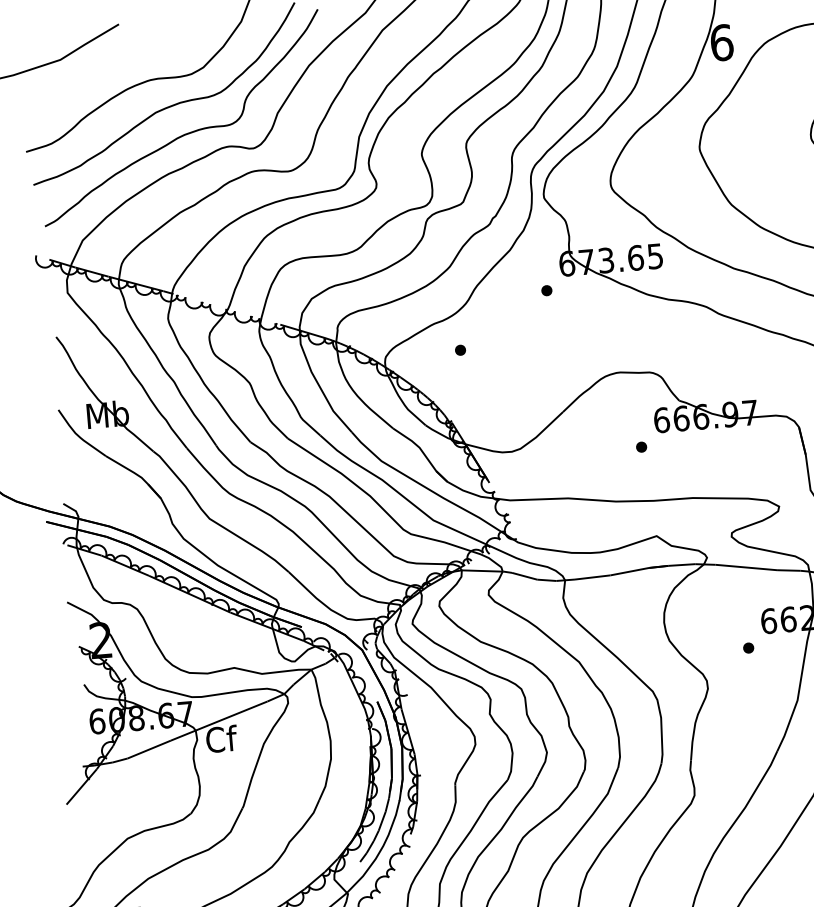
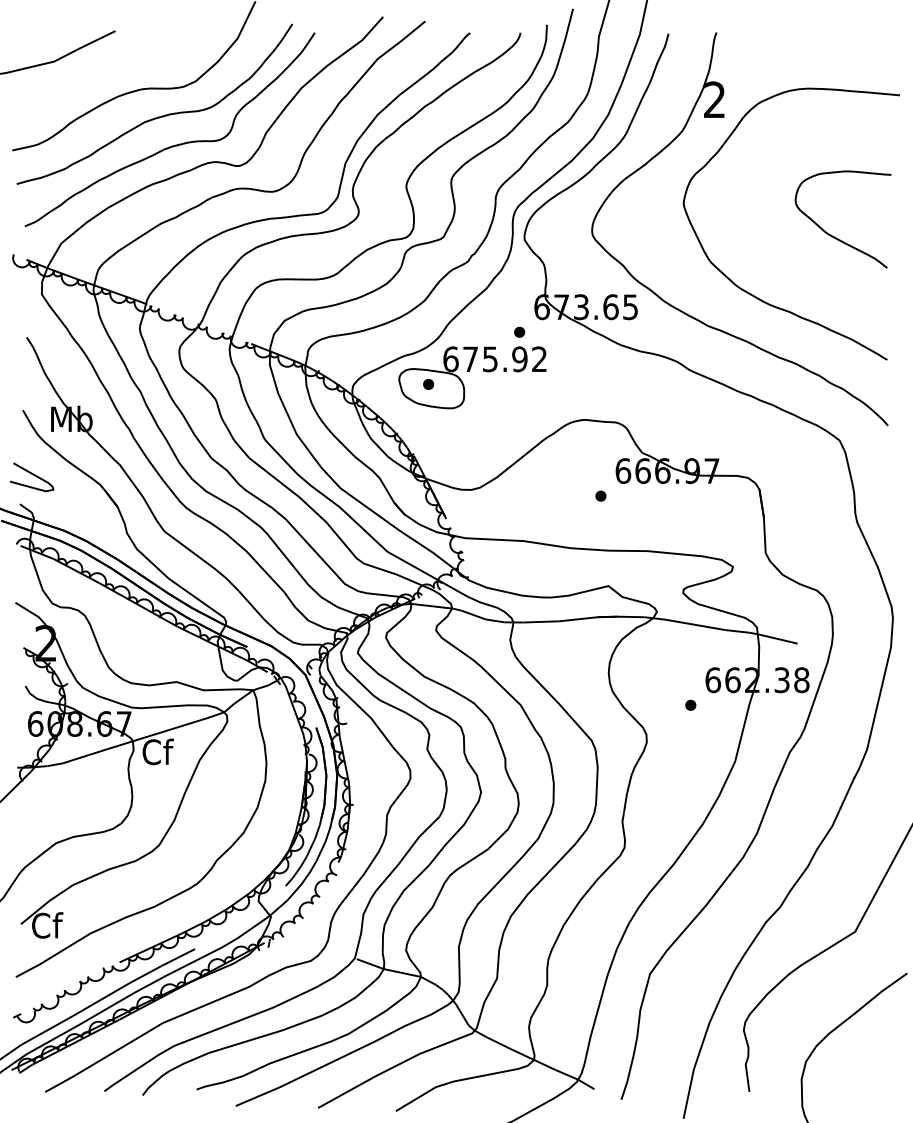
text: (721, 42) -> (714, 99), 6 -> 2
part: (500, 333) -> (469, 371), added
curve: (74, 474) -> (33, 475), added

